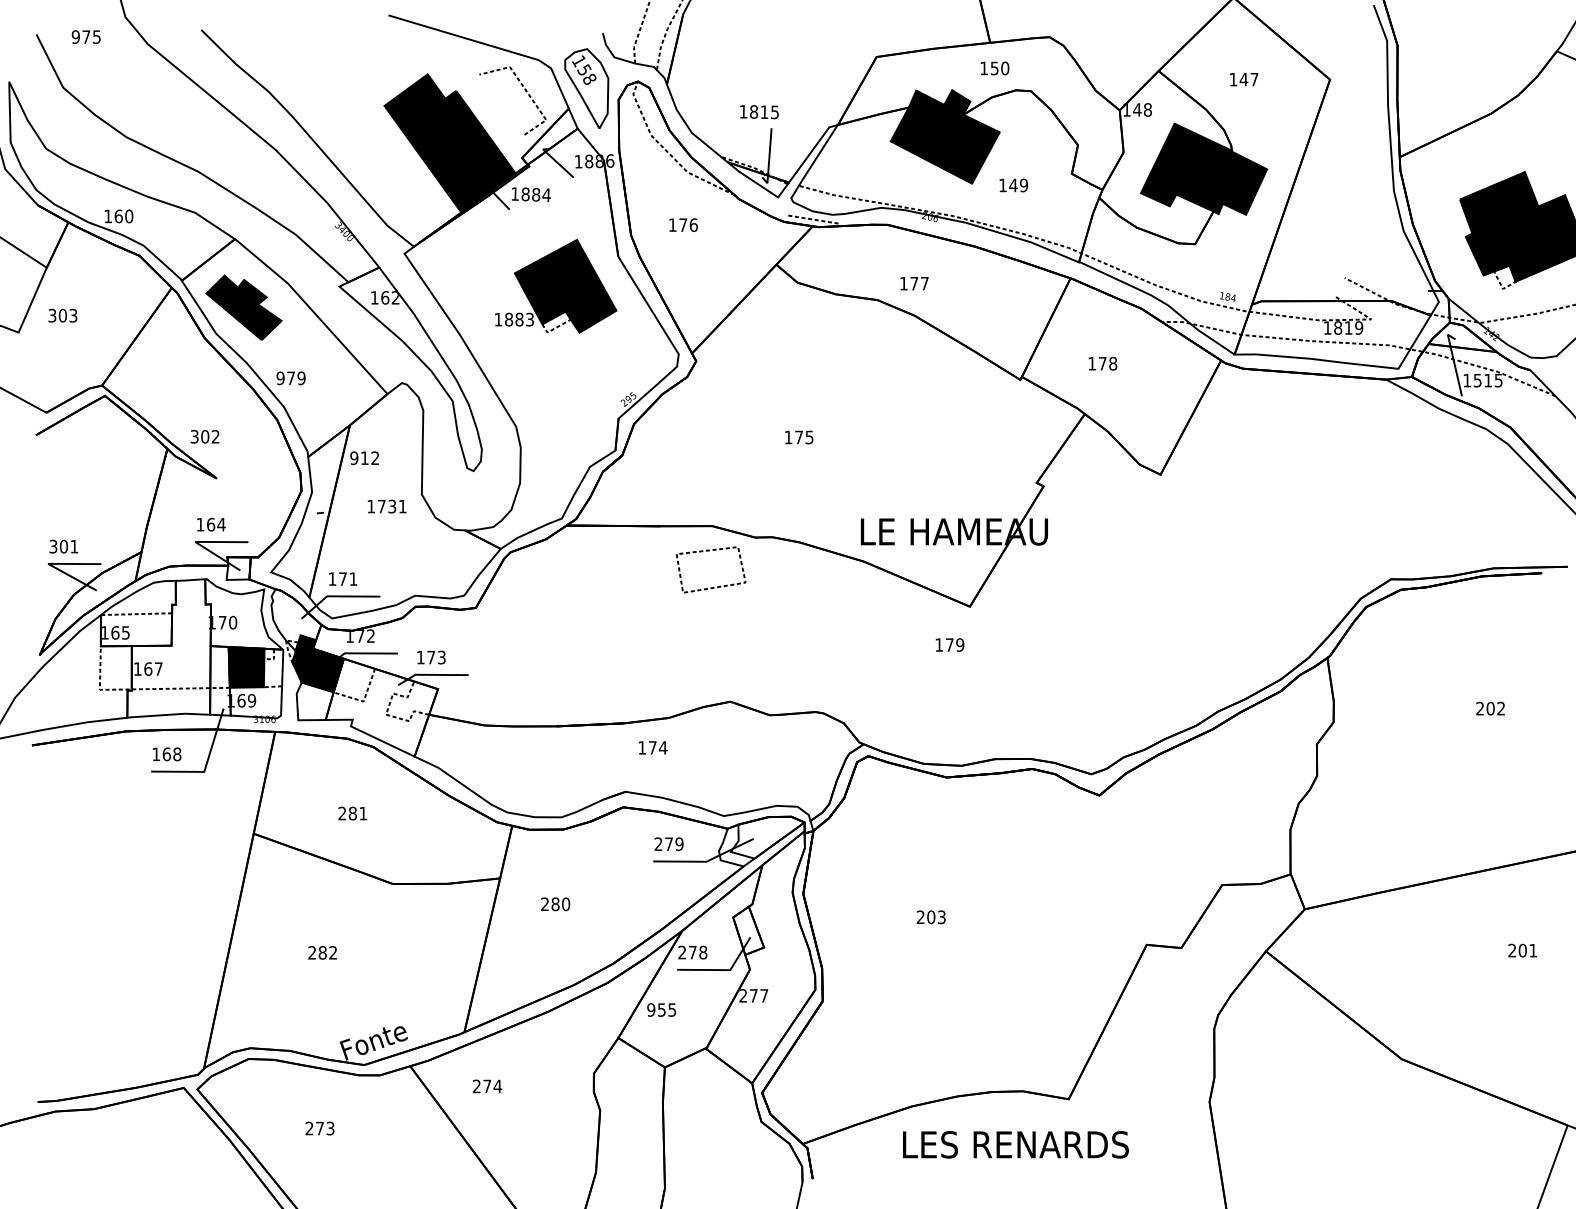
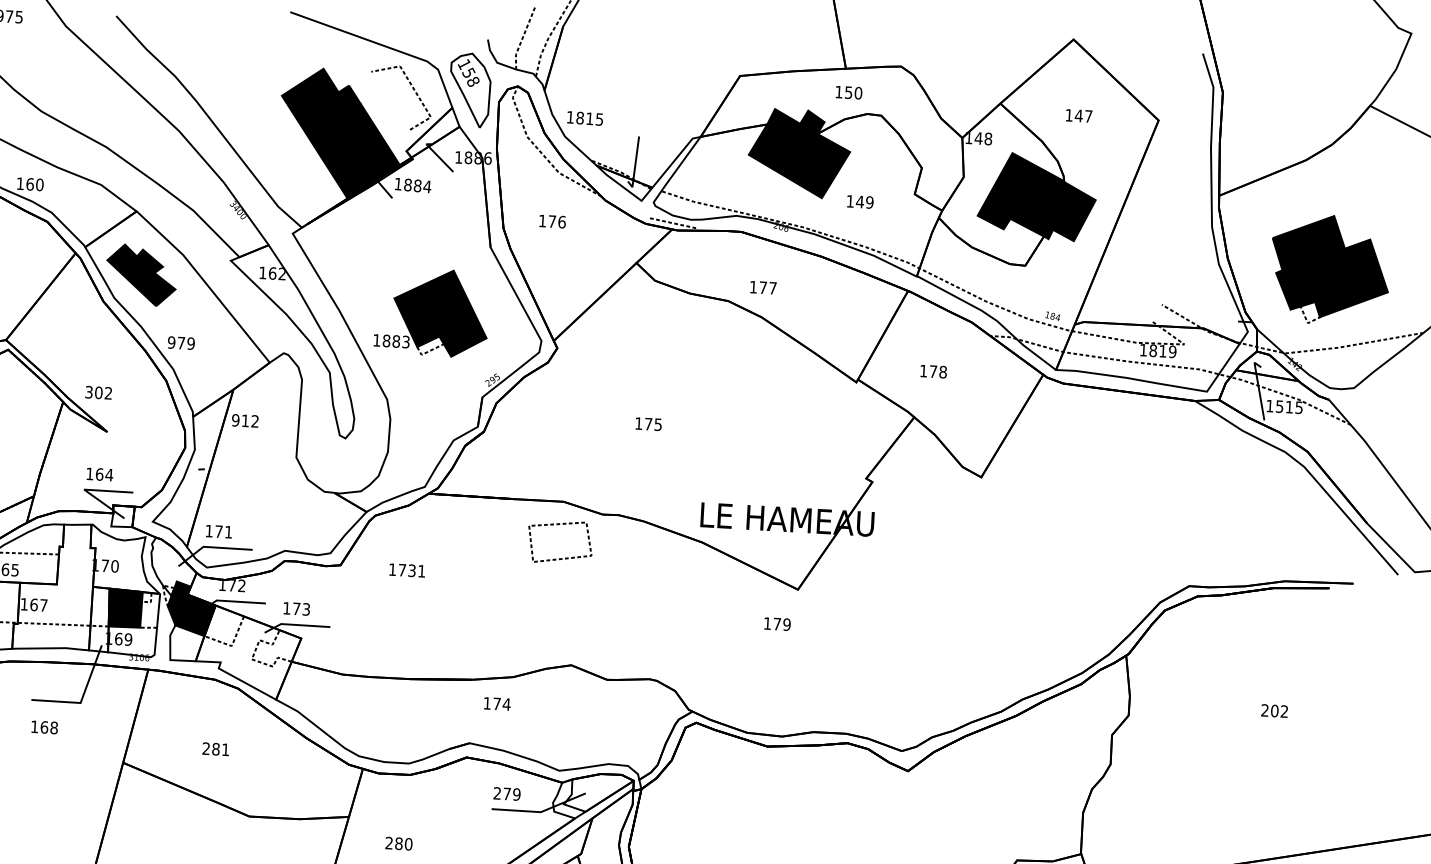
text: (759, 112) -> (585, 118), moved
part: (556, 285) -> (432, 311), moved
text: (386, 506) -> (406, 570), moved
text: (167, 754) -> (45, 727), moved

